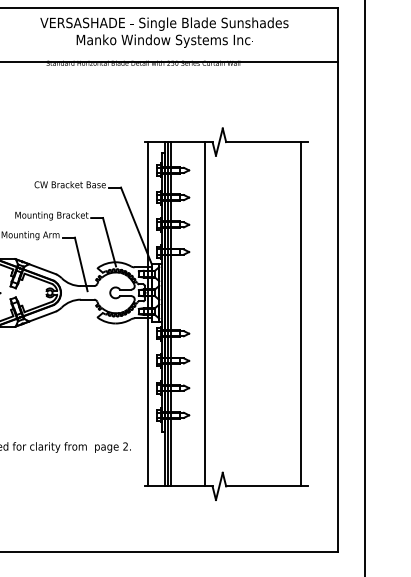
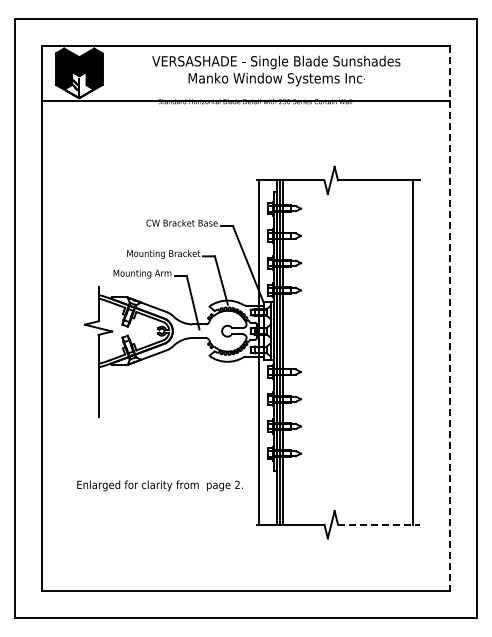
line: (338, 280) -> (450, 318), solid -> dashed
line: (205, 314) -> (317, 352), removed
line: (267, 486) -> (379, 524), solid -> dashed

